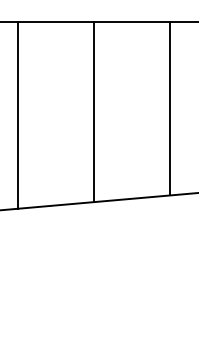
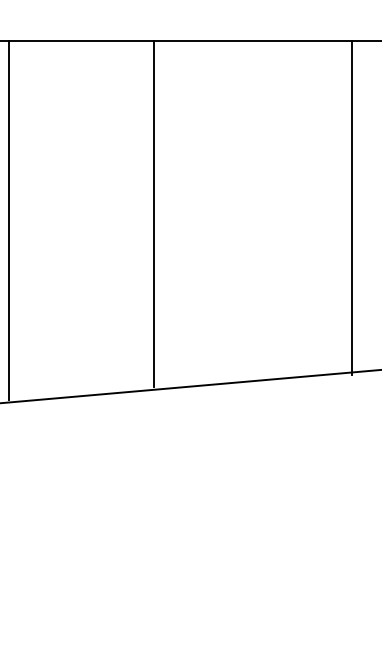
line: (170, 108) -> (352, 207), moved
line: (93, 111) -> (152, 213), moved
line: (17, 114) -> (8, 219), moved

